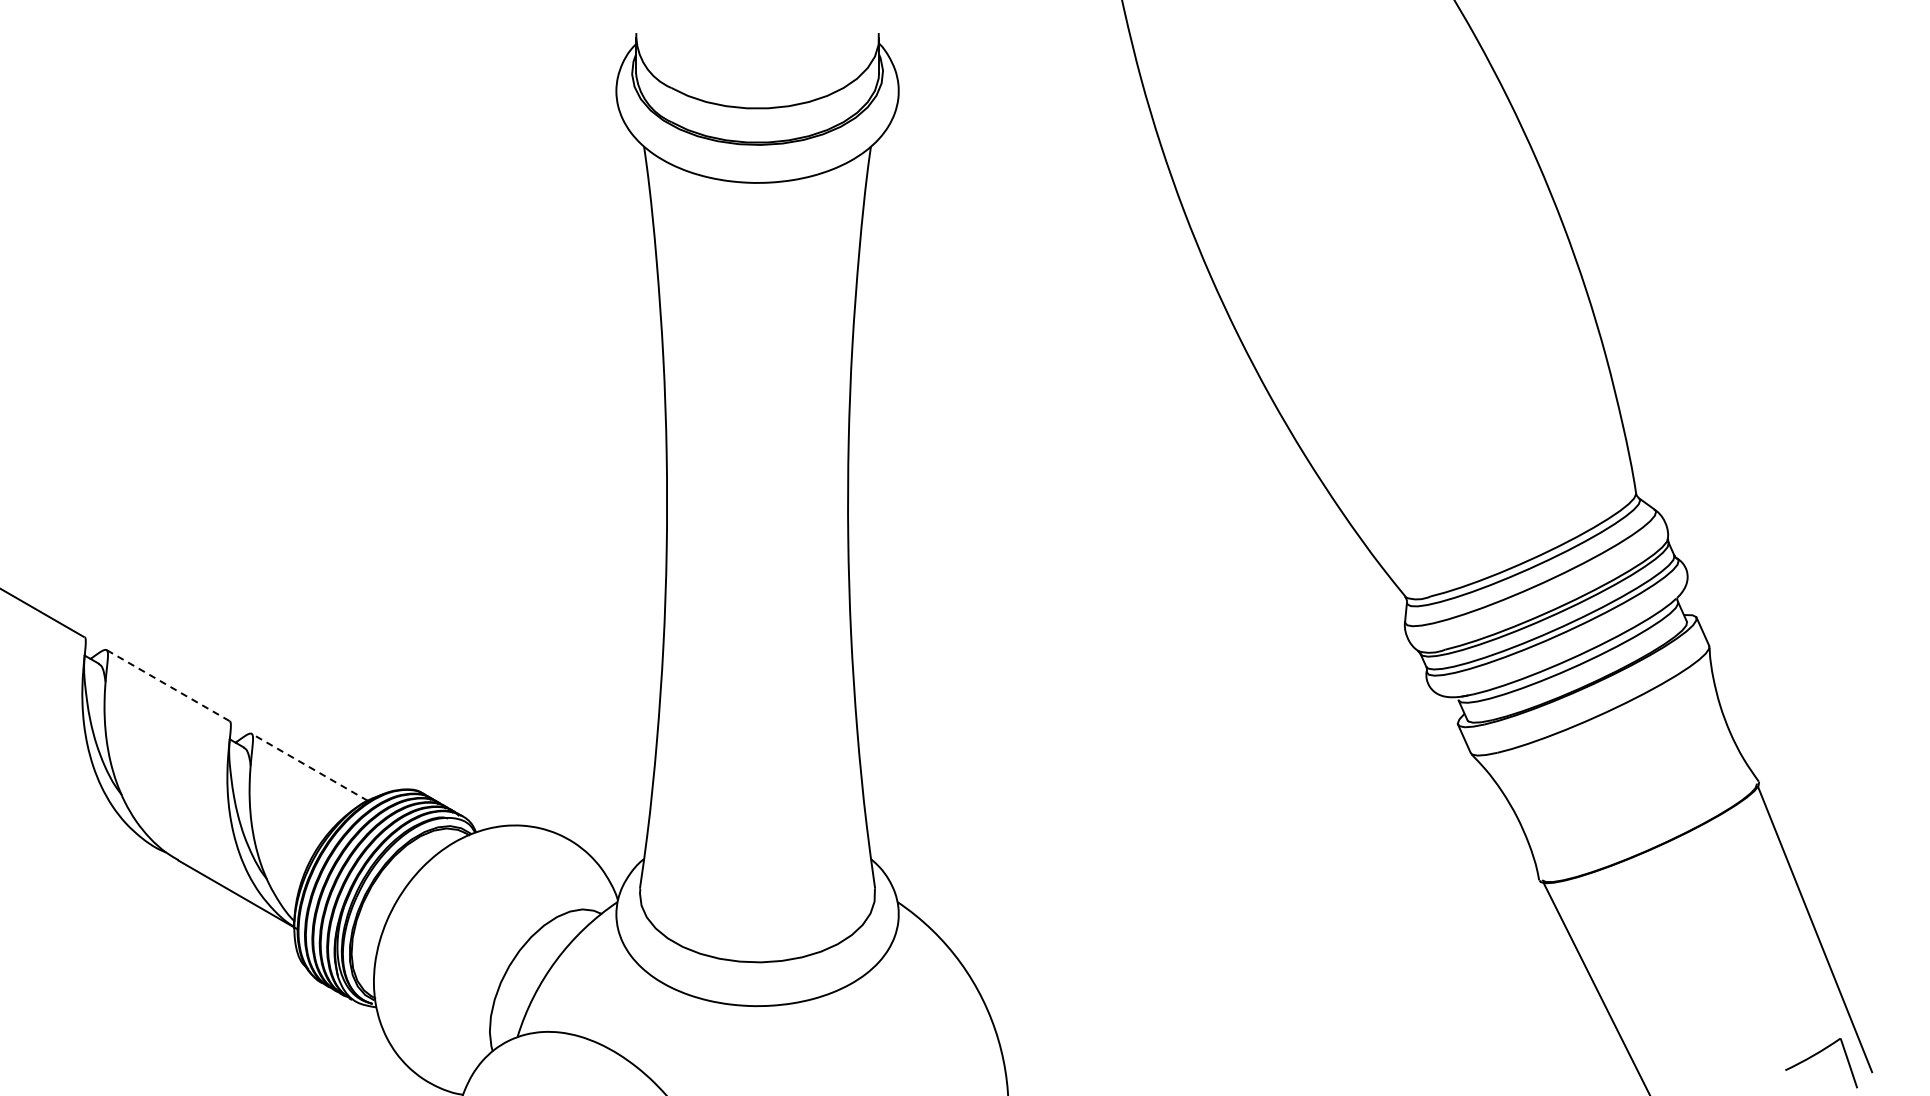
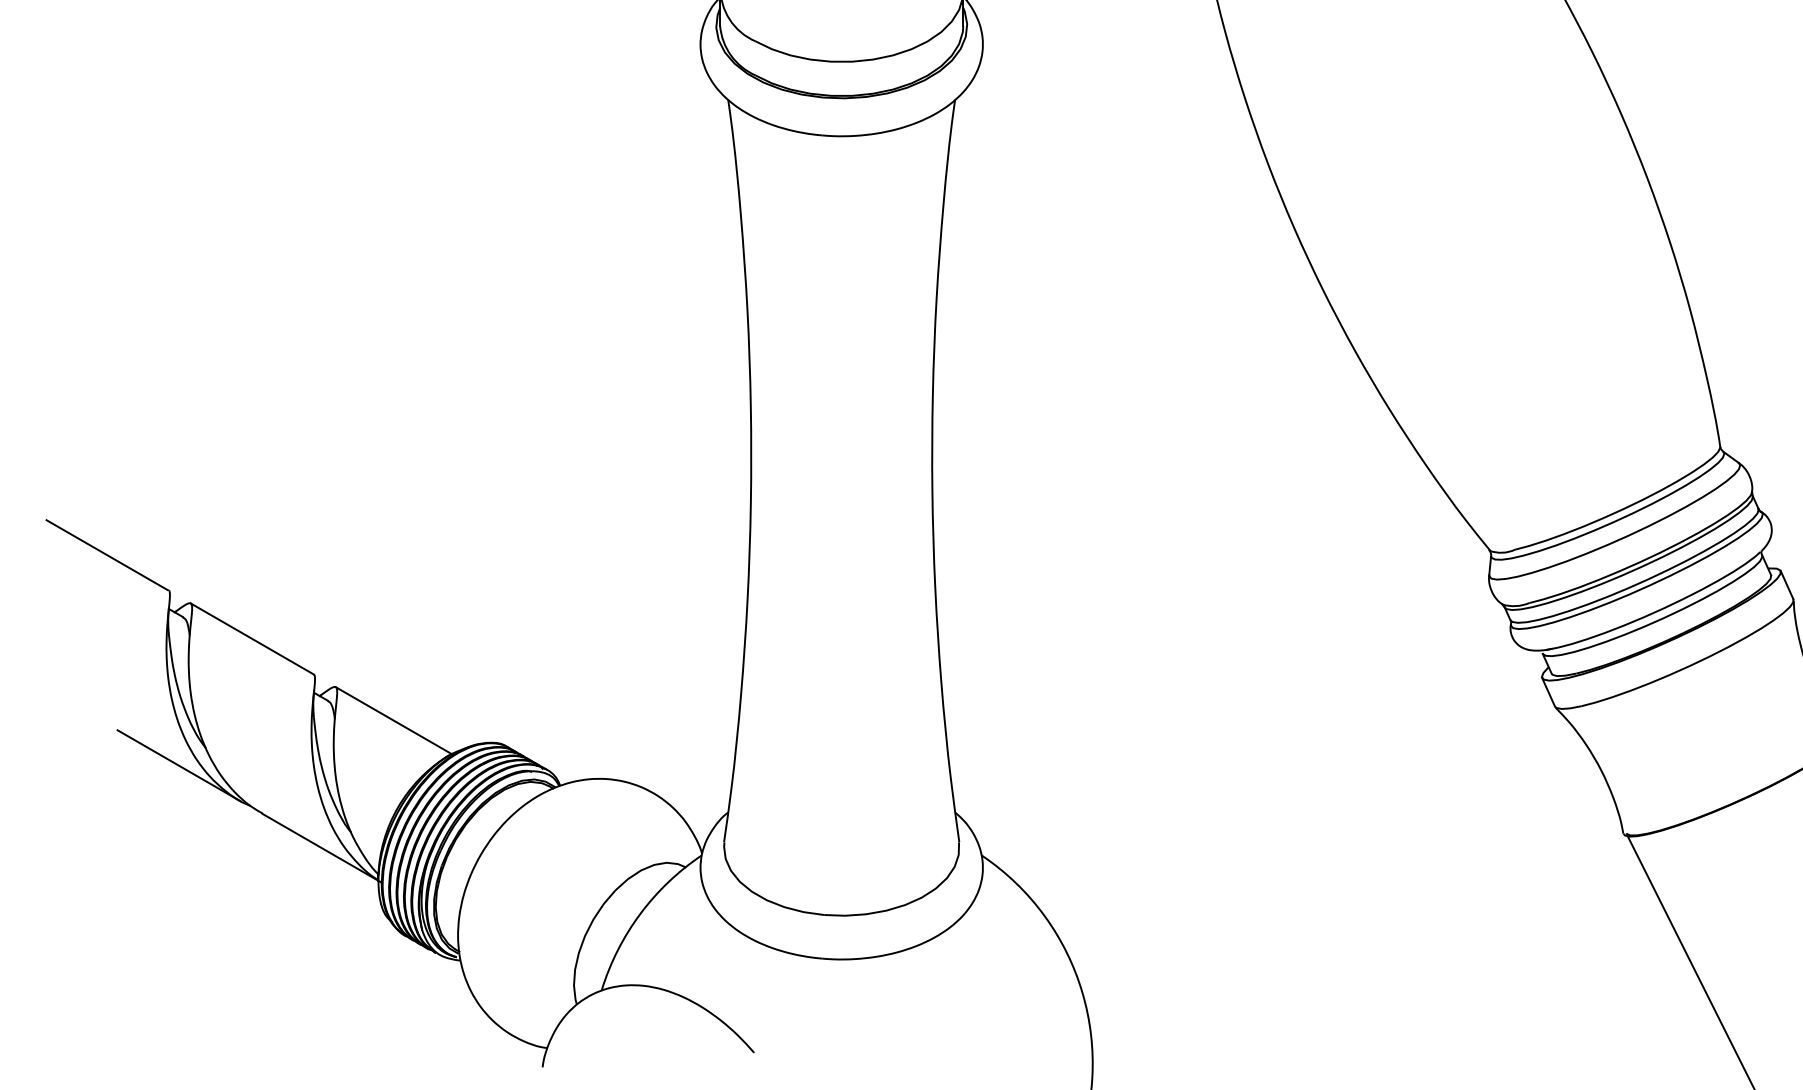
line: (168, 685) -> (252, 638), dashed -> solid
line: (309, 767) -> (393, 720), dashed -> solid
line: (94, 811) -> (178, 764), added

